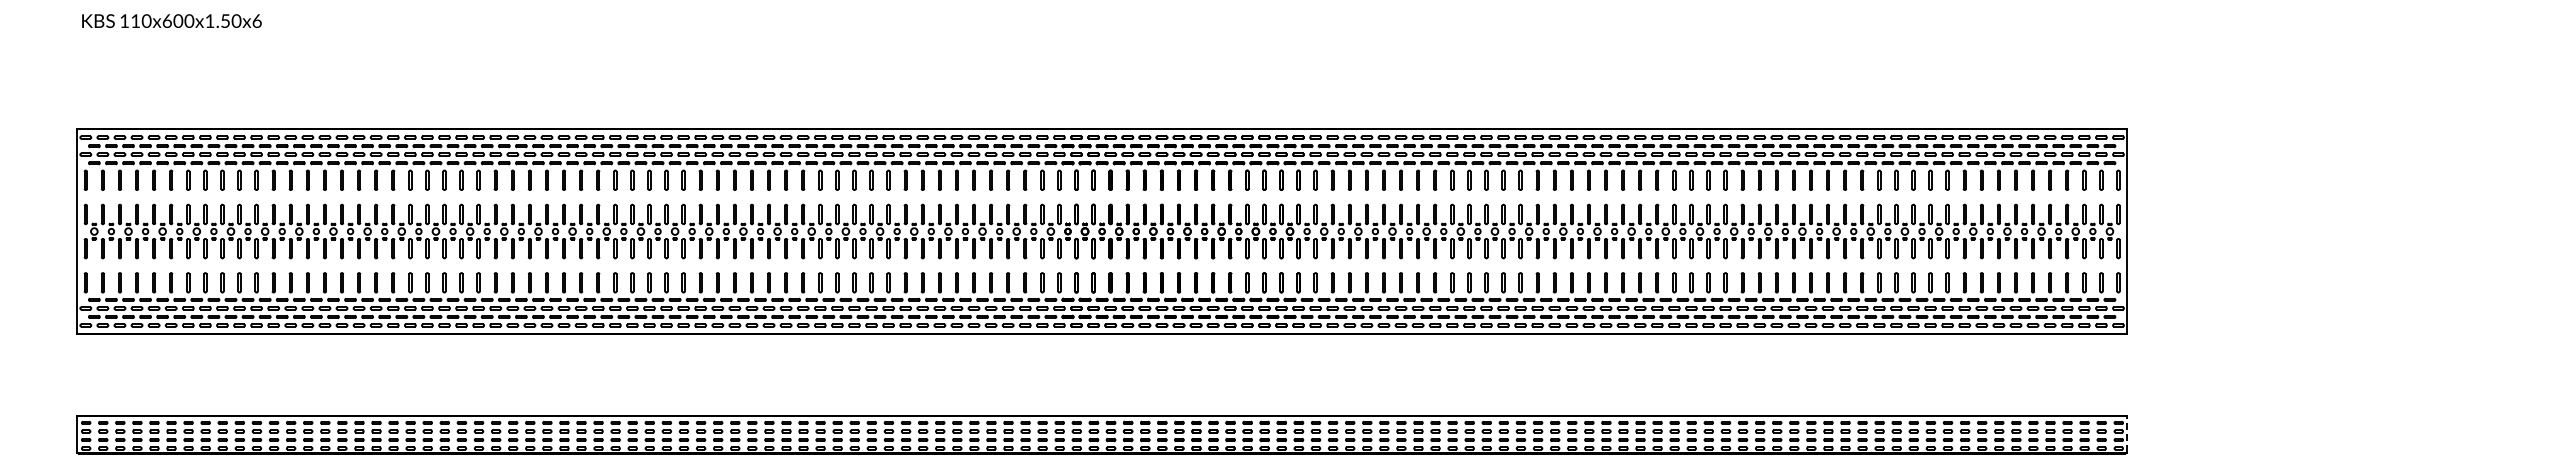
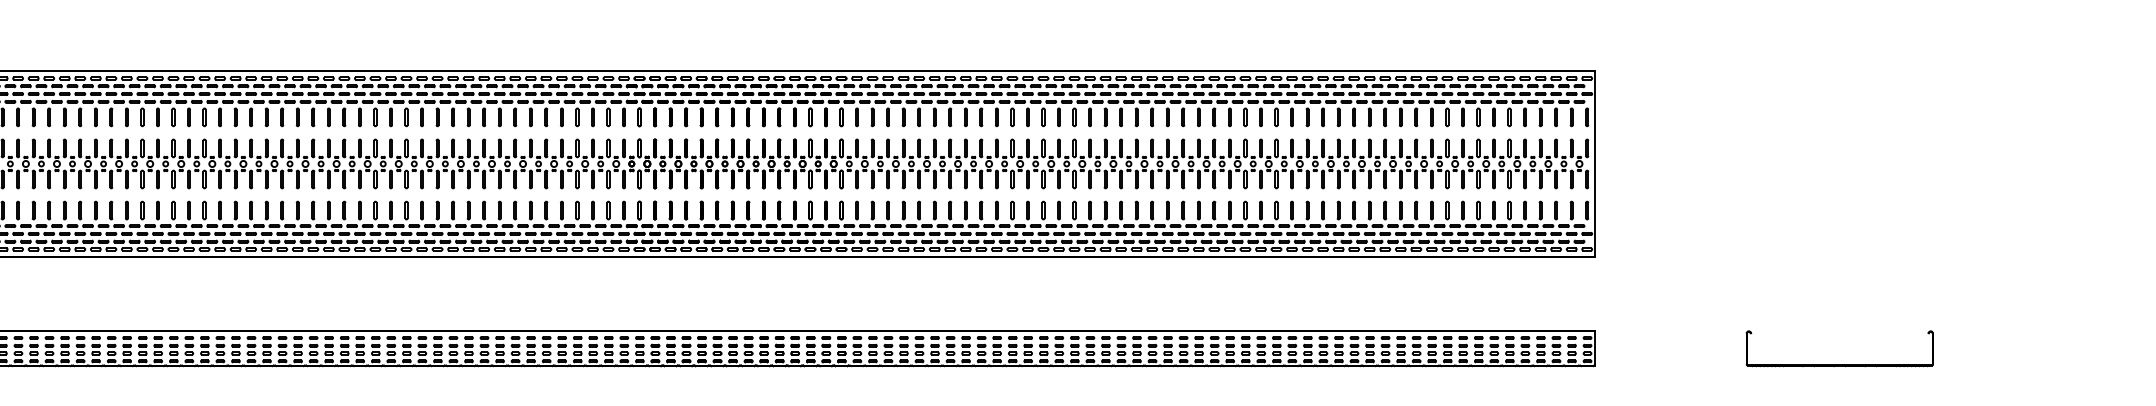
line: (2127, 434) -> (1595, 348), dashed -> solid
part: (2395, 452) -> (1839, 364), added

